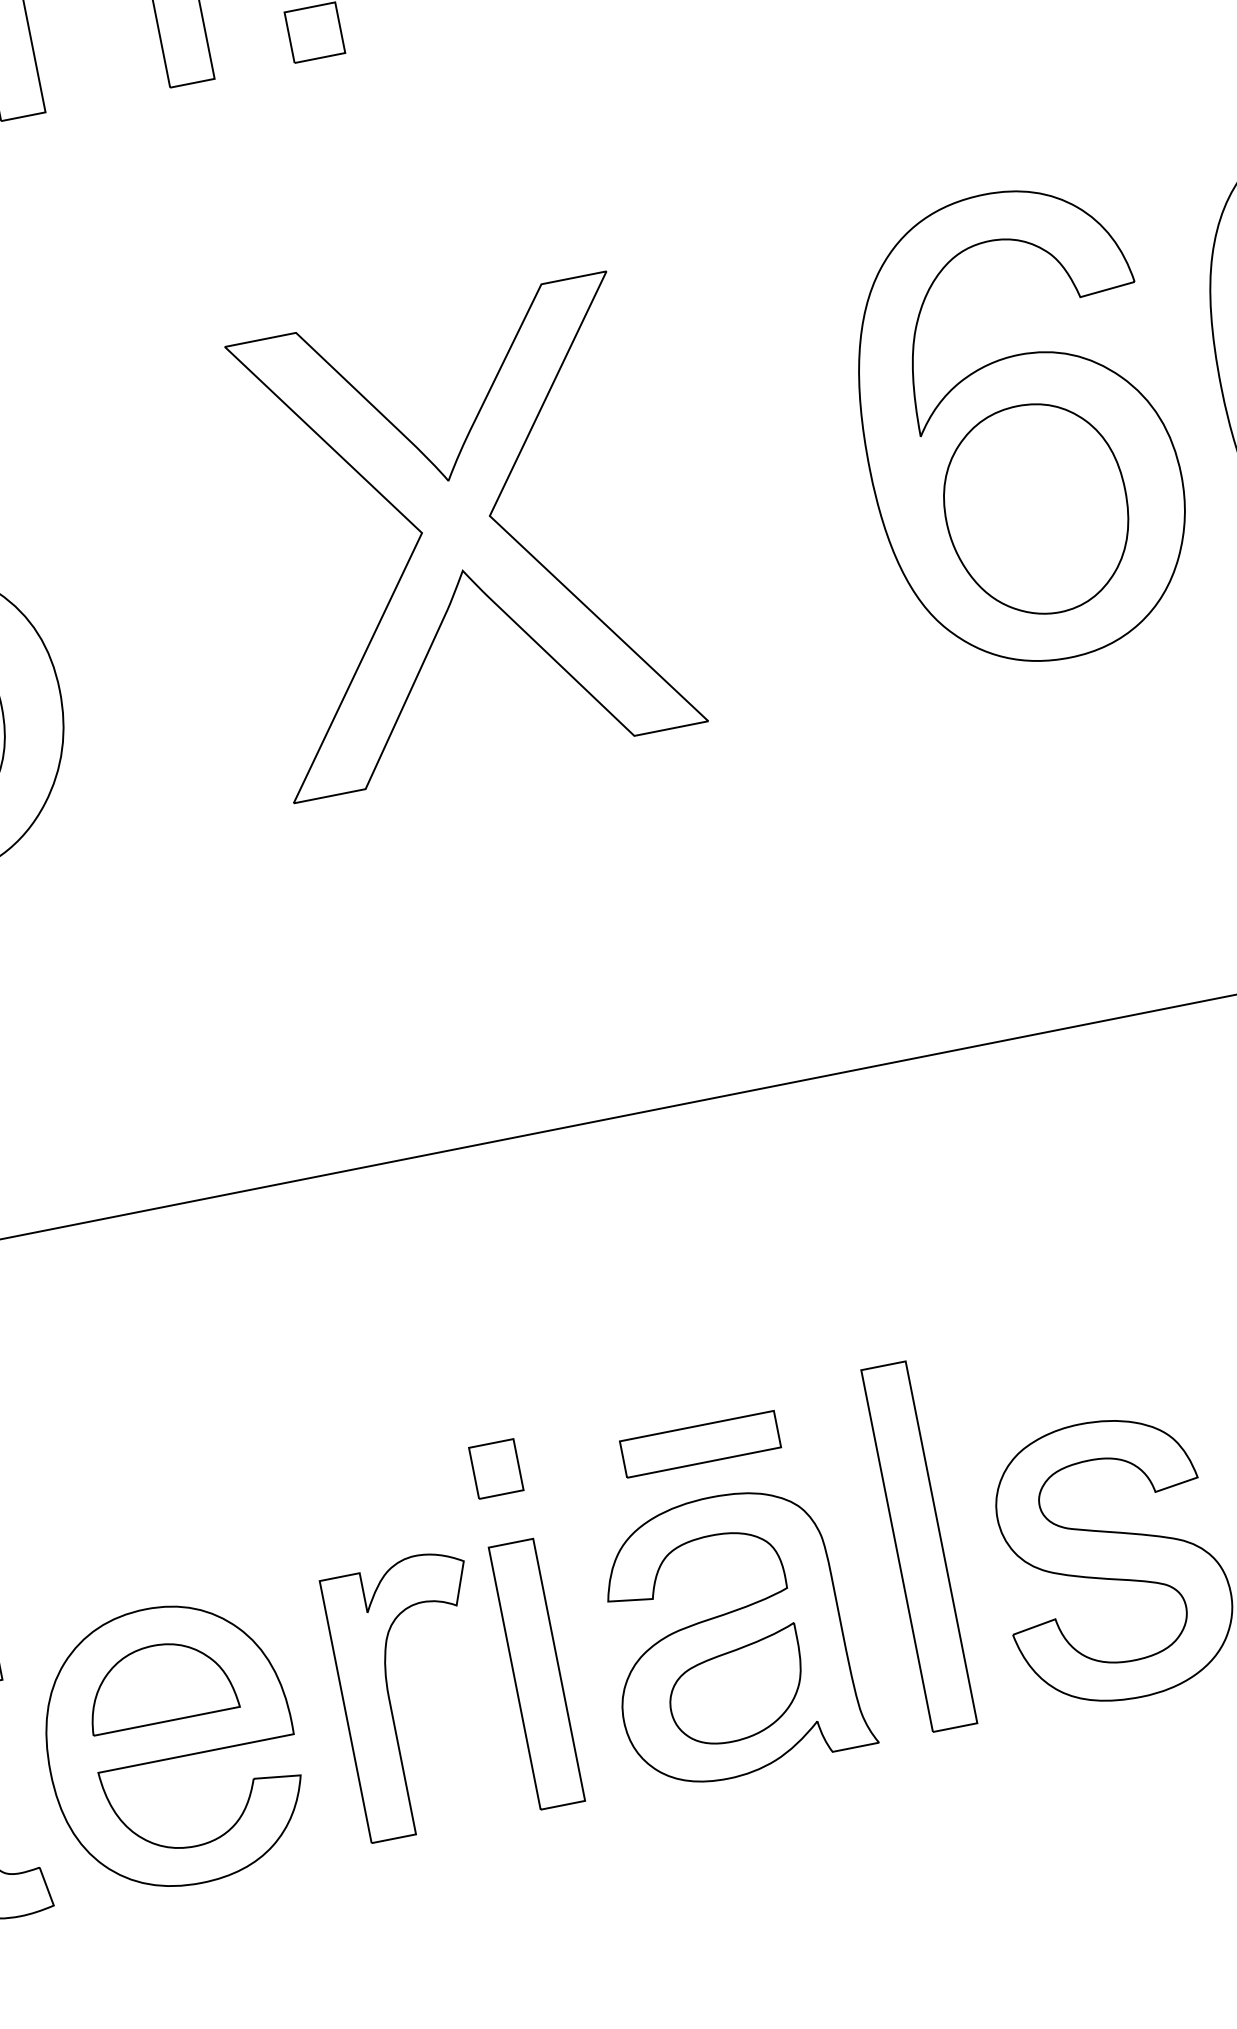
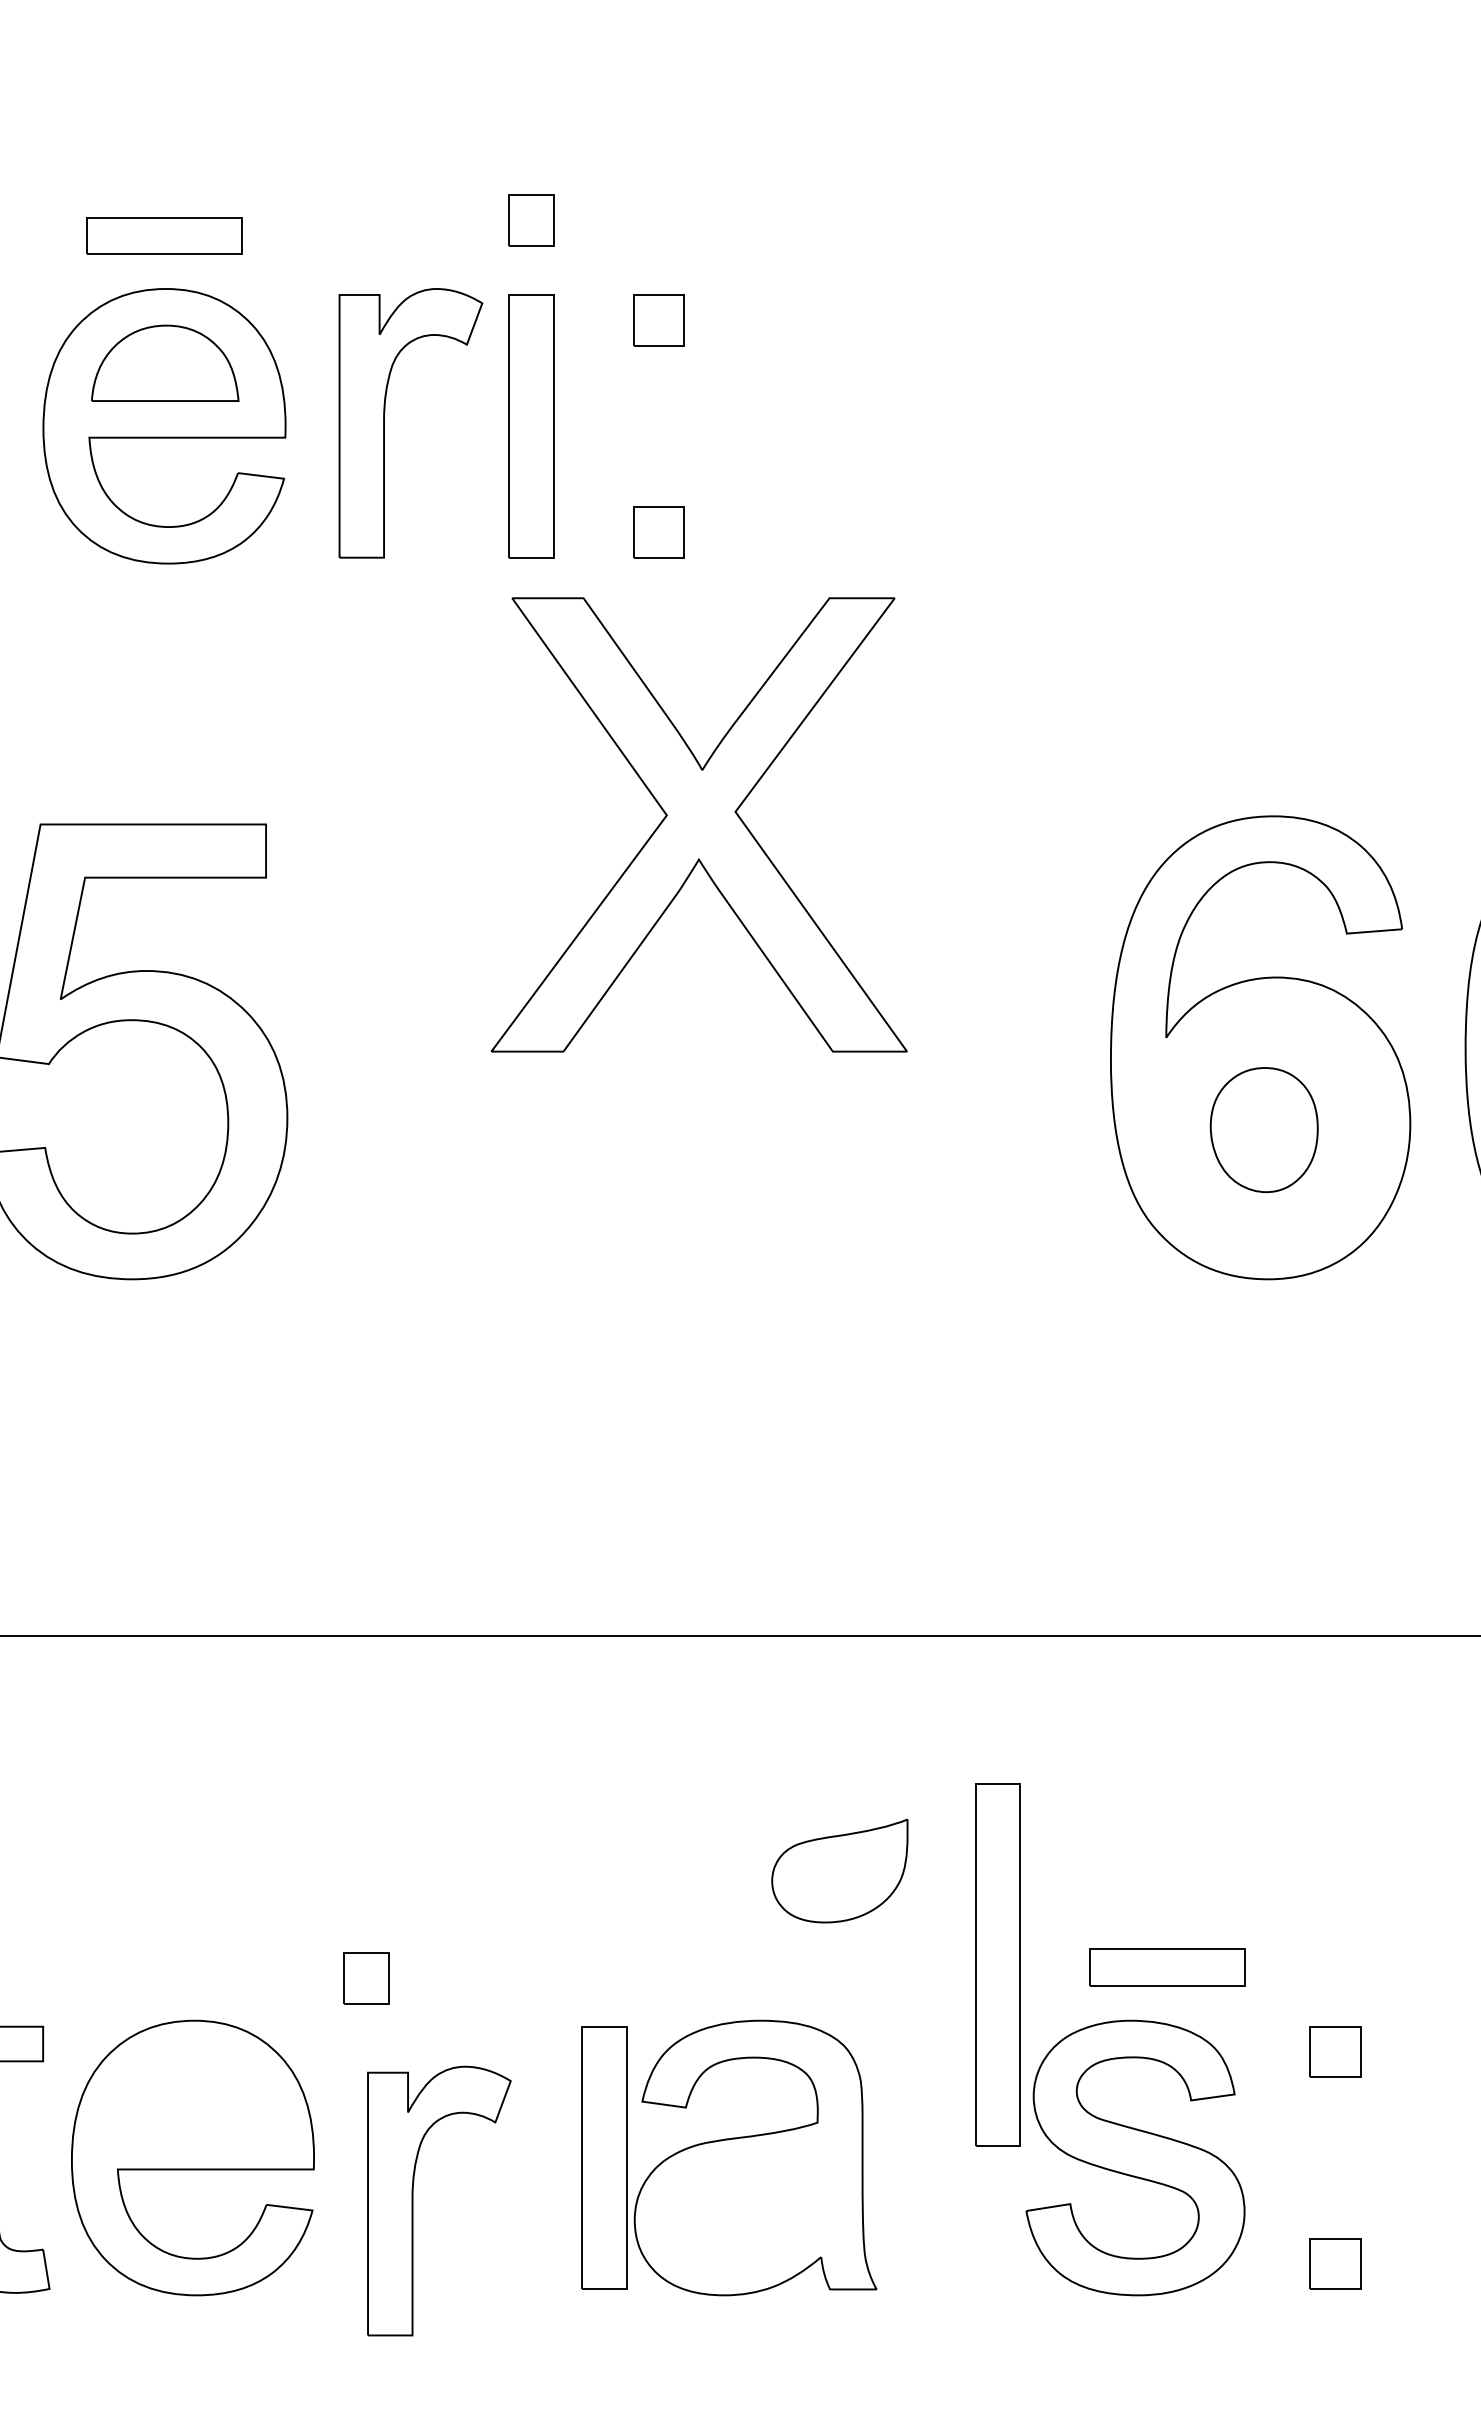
part: (1036, 508) -> (1264, 1129), size x0.6
part: (456, 535) -> (699, 824), moved
part: (700, 1444) -> (1167, 1967), moved
part: (496, 1469) -> (366, 1978), moved
part: (918, 1546) -> (997, 1964), moved
part: (536, 1673) -> (604, 2157), moved
part: (159, 1683) -> (193, 2094), removed
part: (736, 1688) -> (839, 1871), moved
part: (390, 1699) -> (413, 2200), moved

